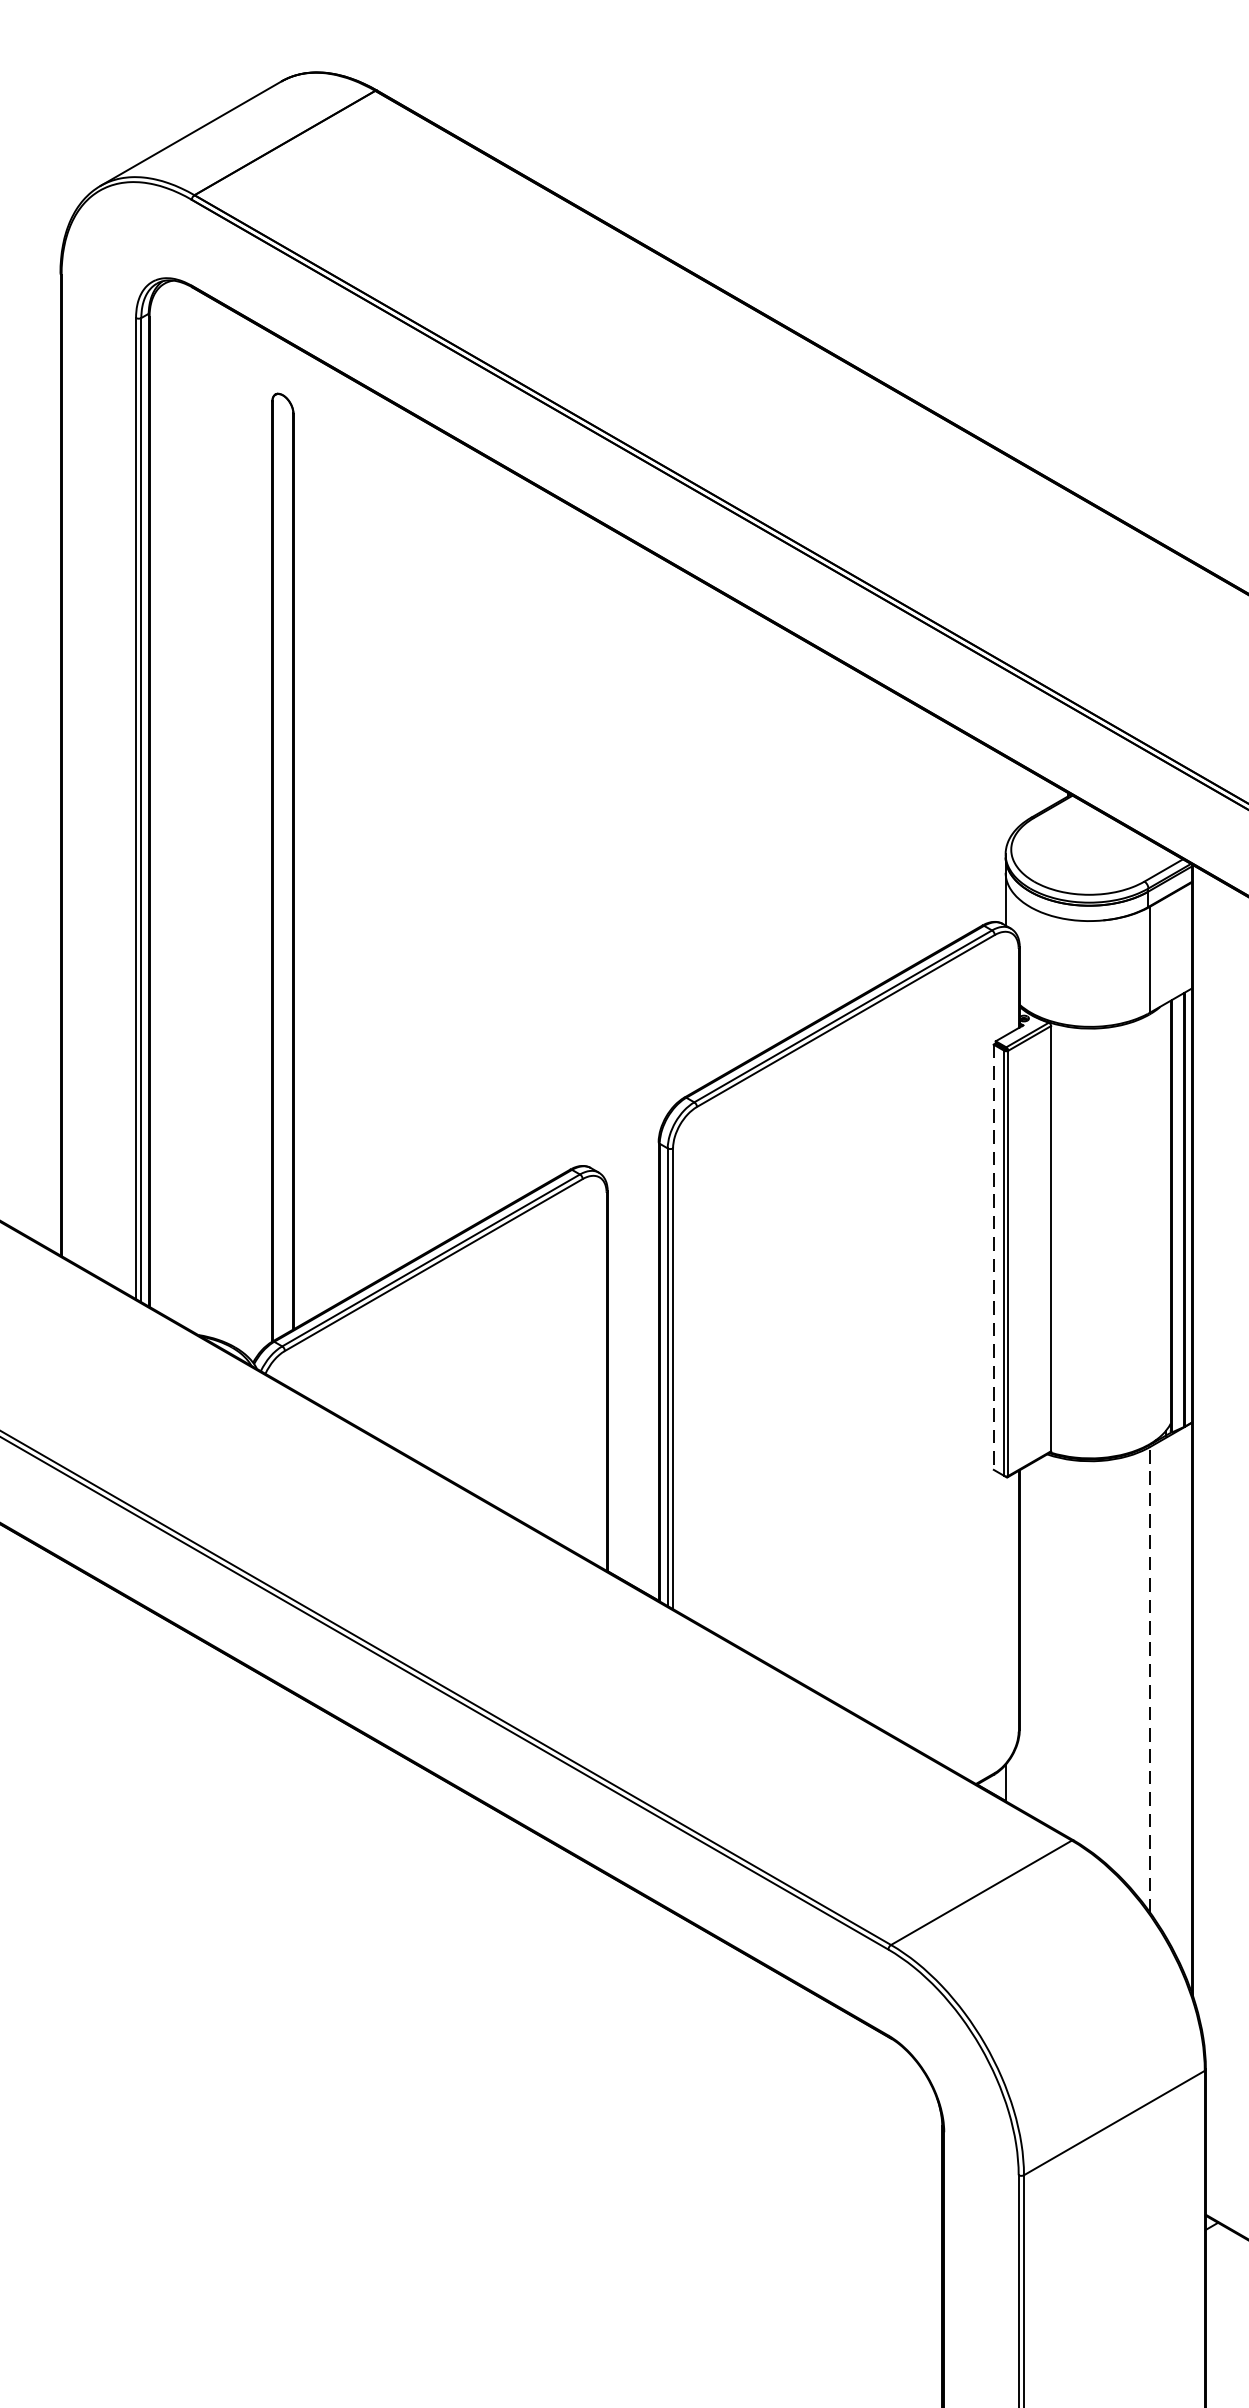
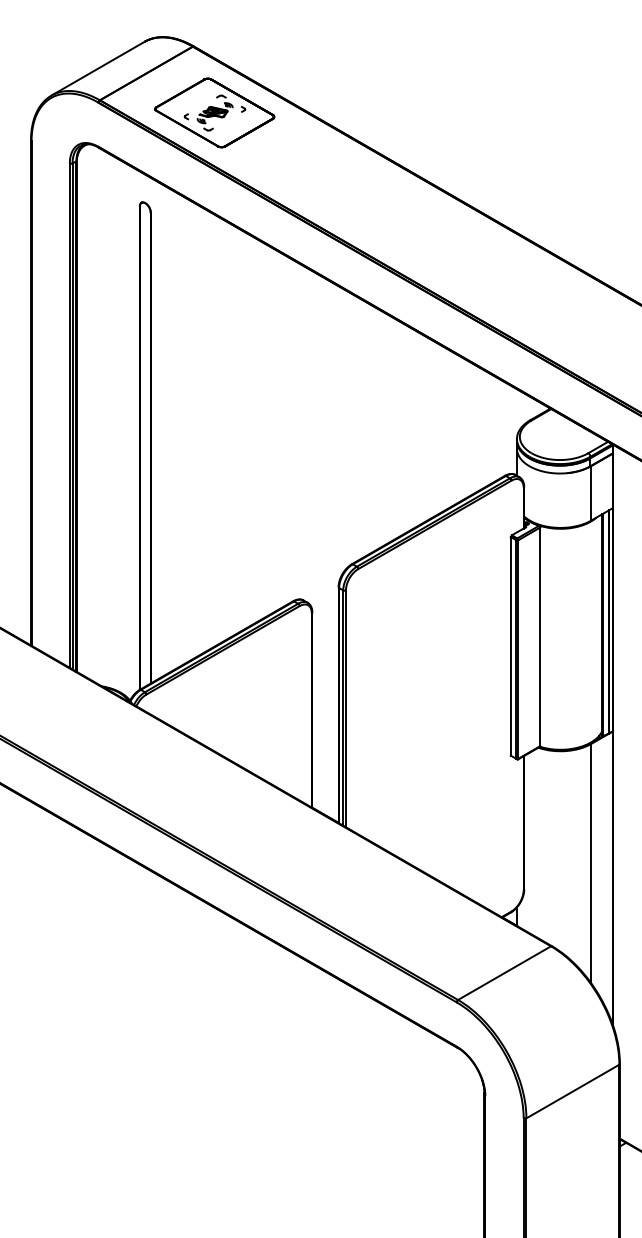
part: (417, 218) -> (214, 112), added
line: (993, 1257) -> (510, 646), dashed -> solid
line: (1150, 1679) -> (591, 863), dashed -> solid

